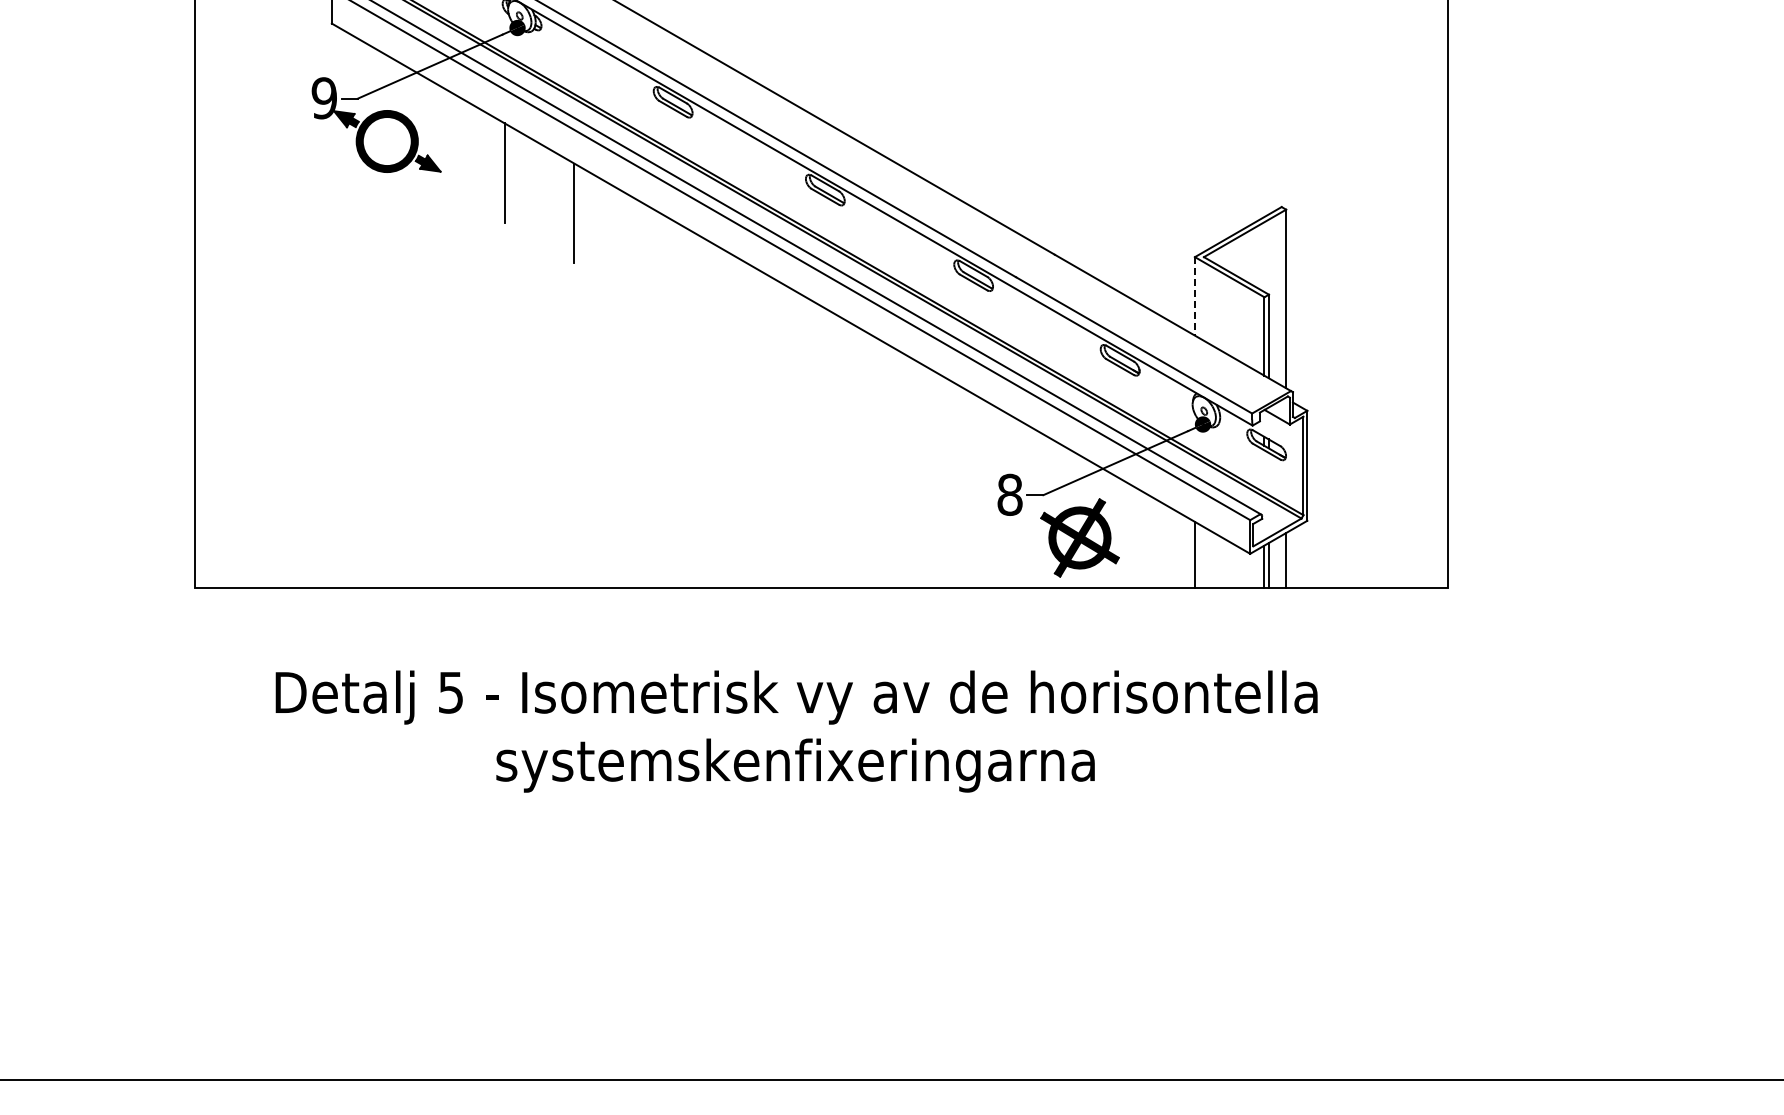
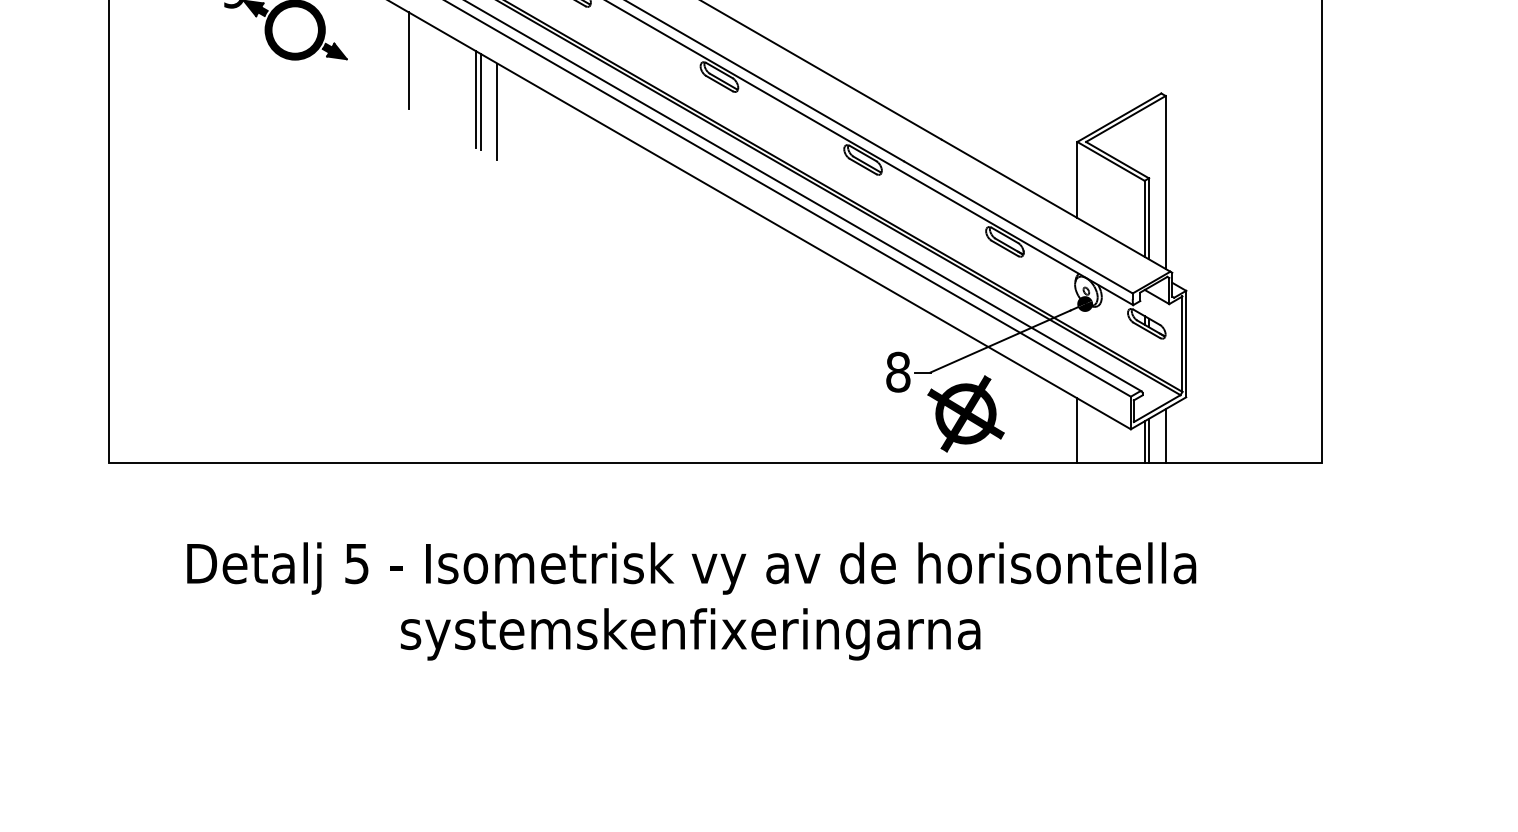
line: (578, 215) -> (480, 101), added
line: (596, 225) -> (497, 111), added
line: (1194, 296) -> (1076, 180), dashed -> solid

